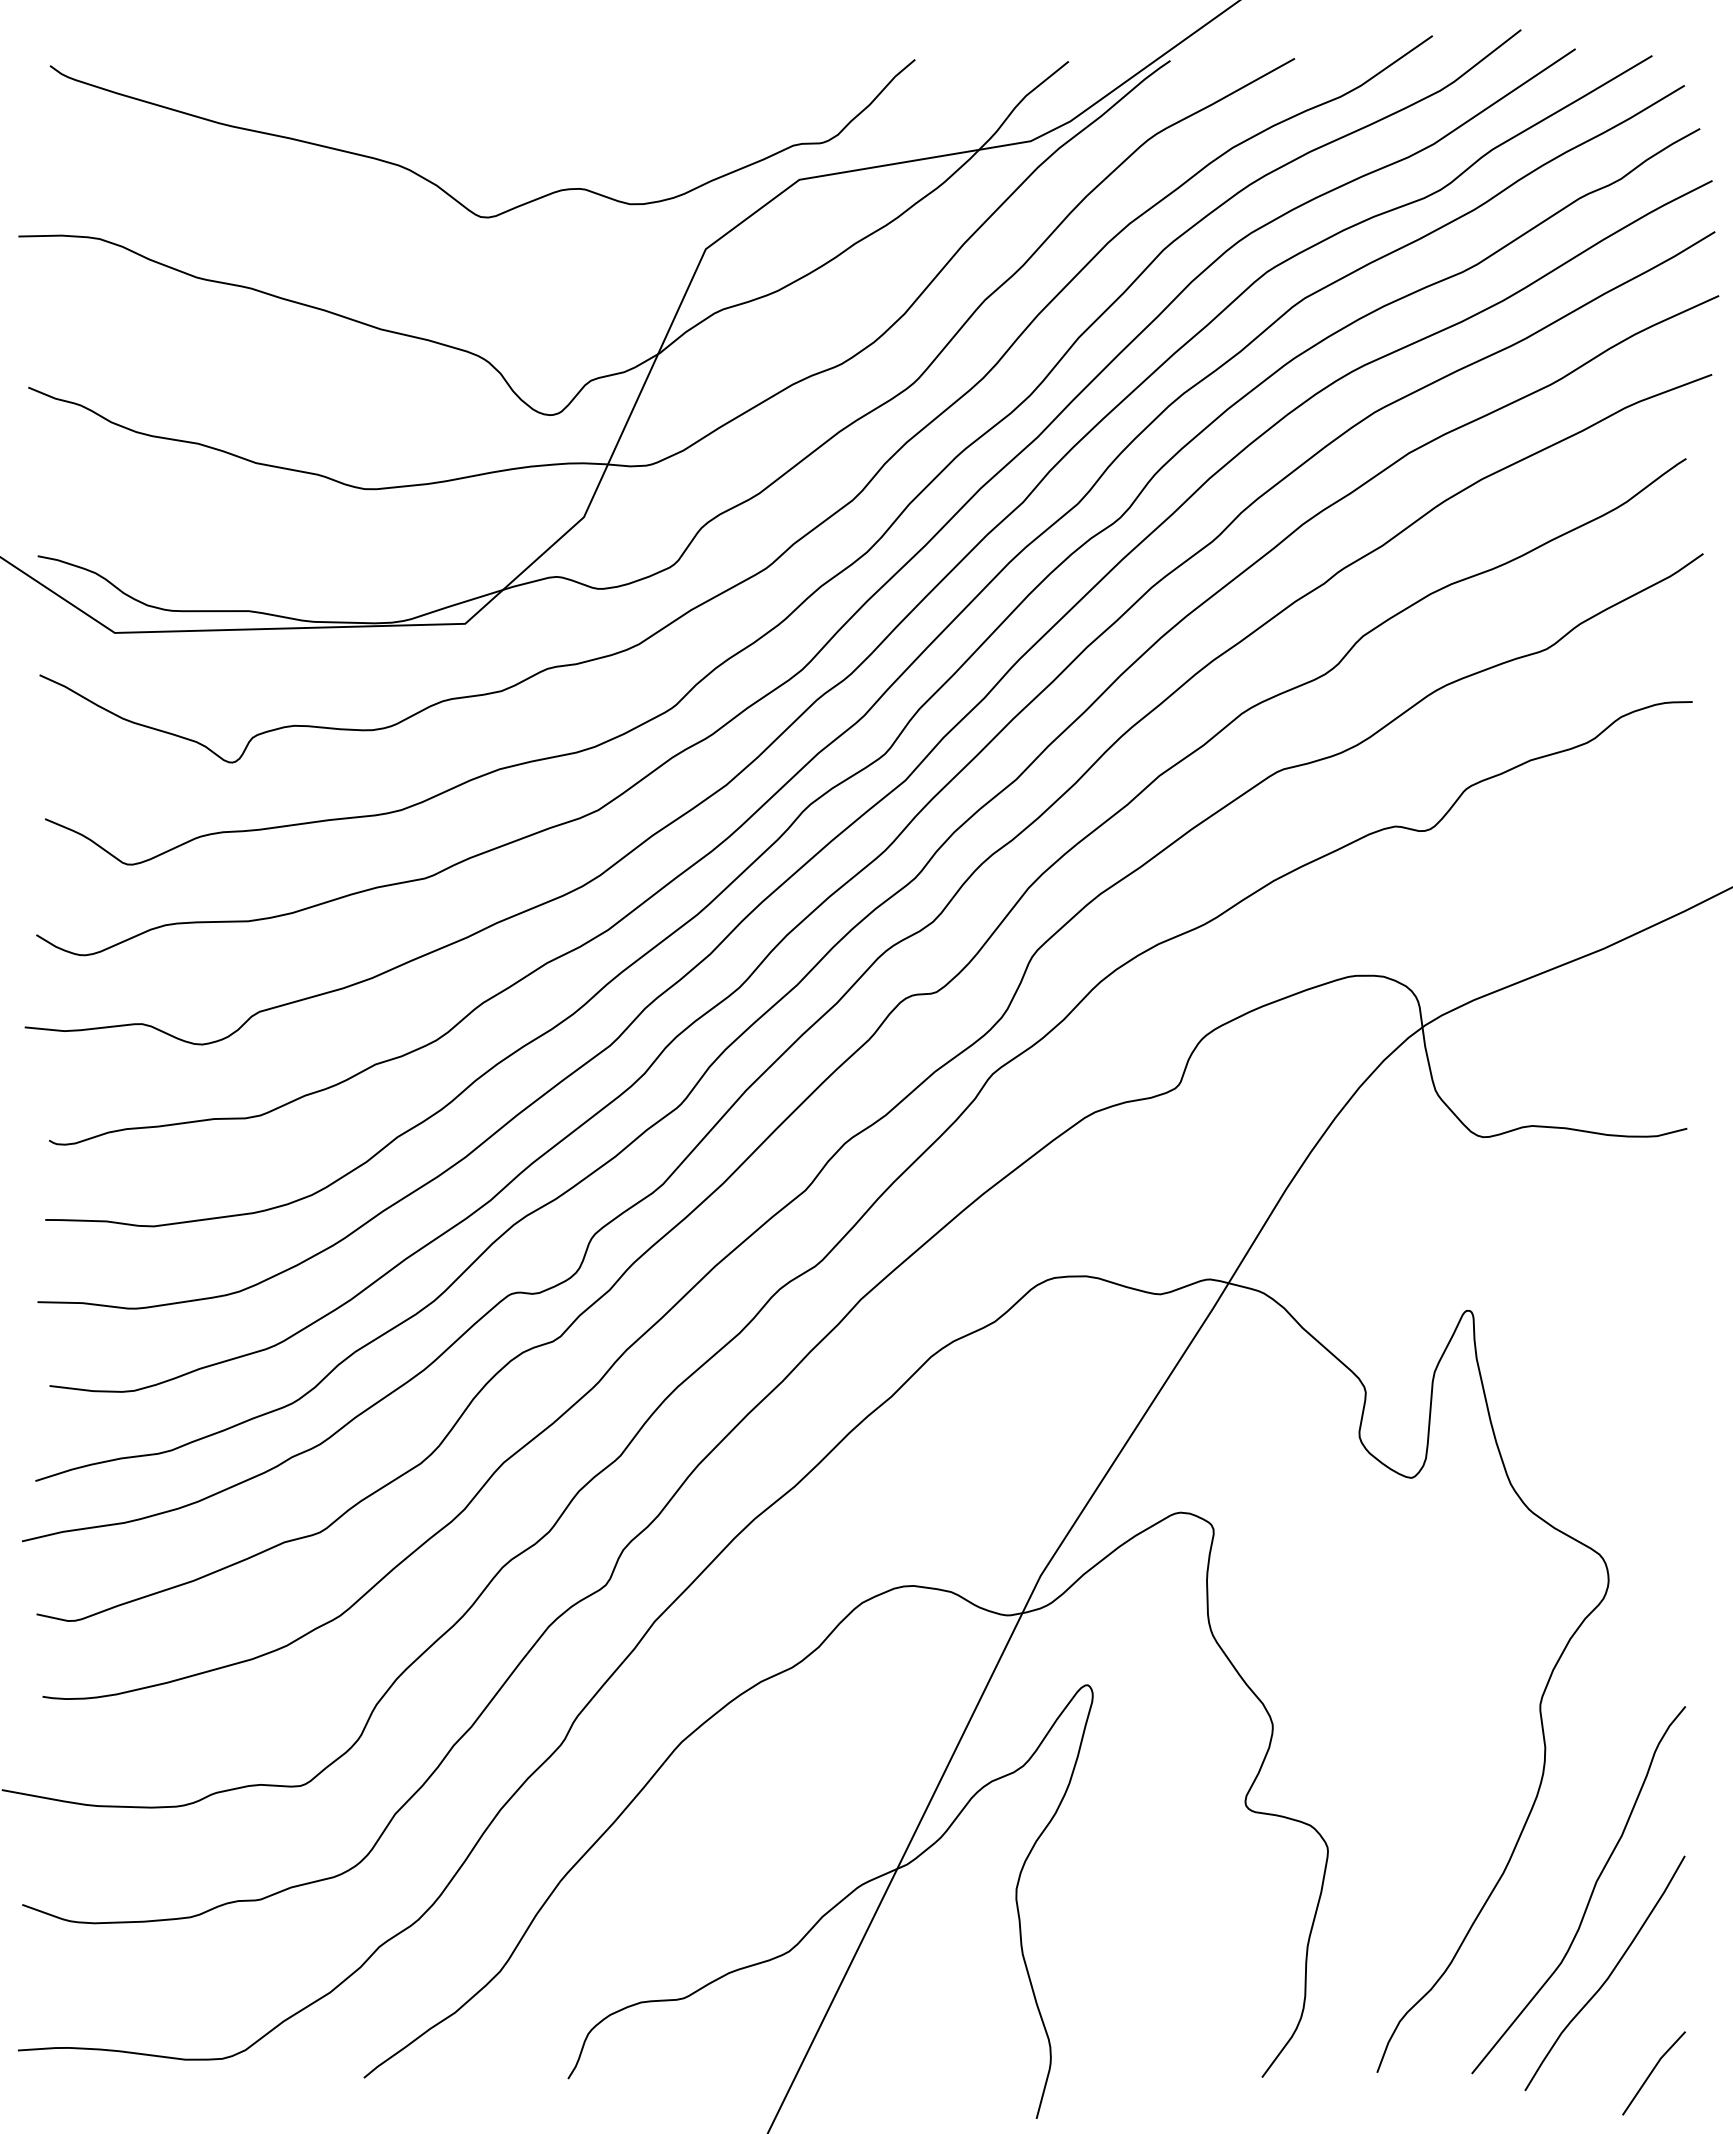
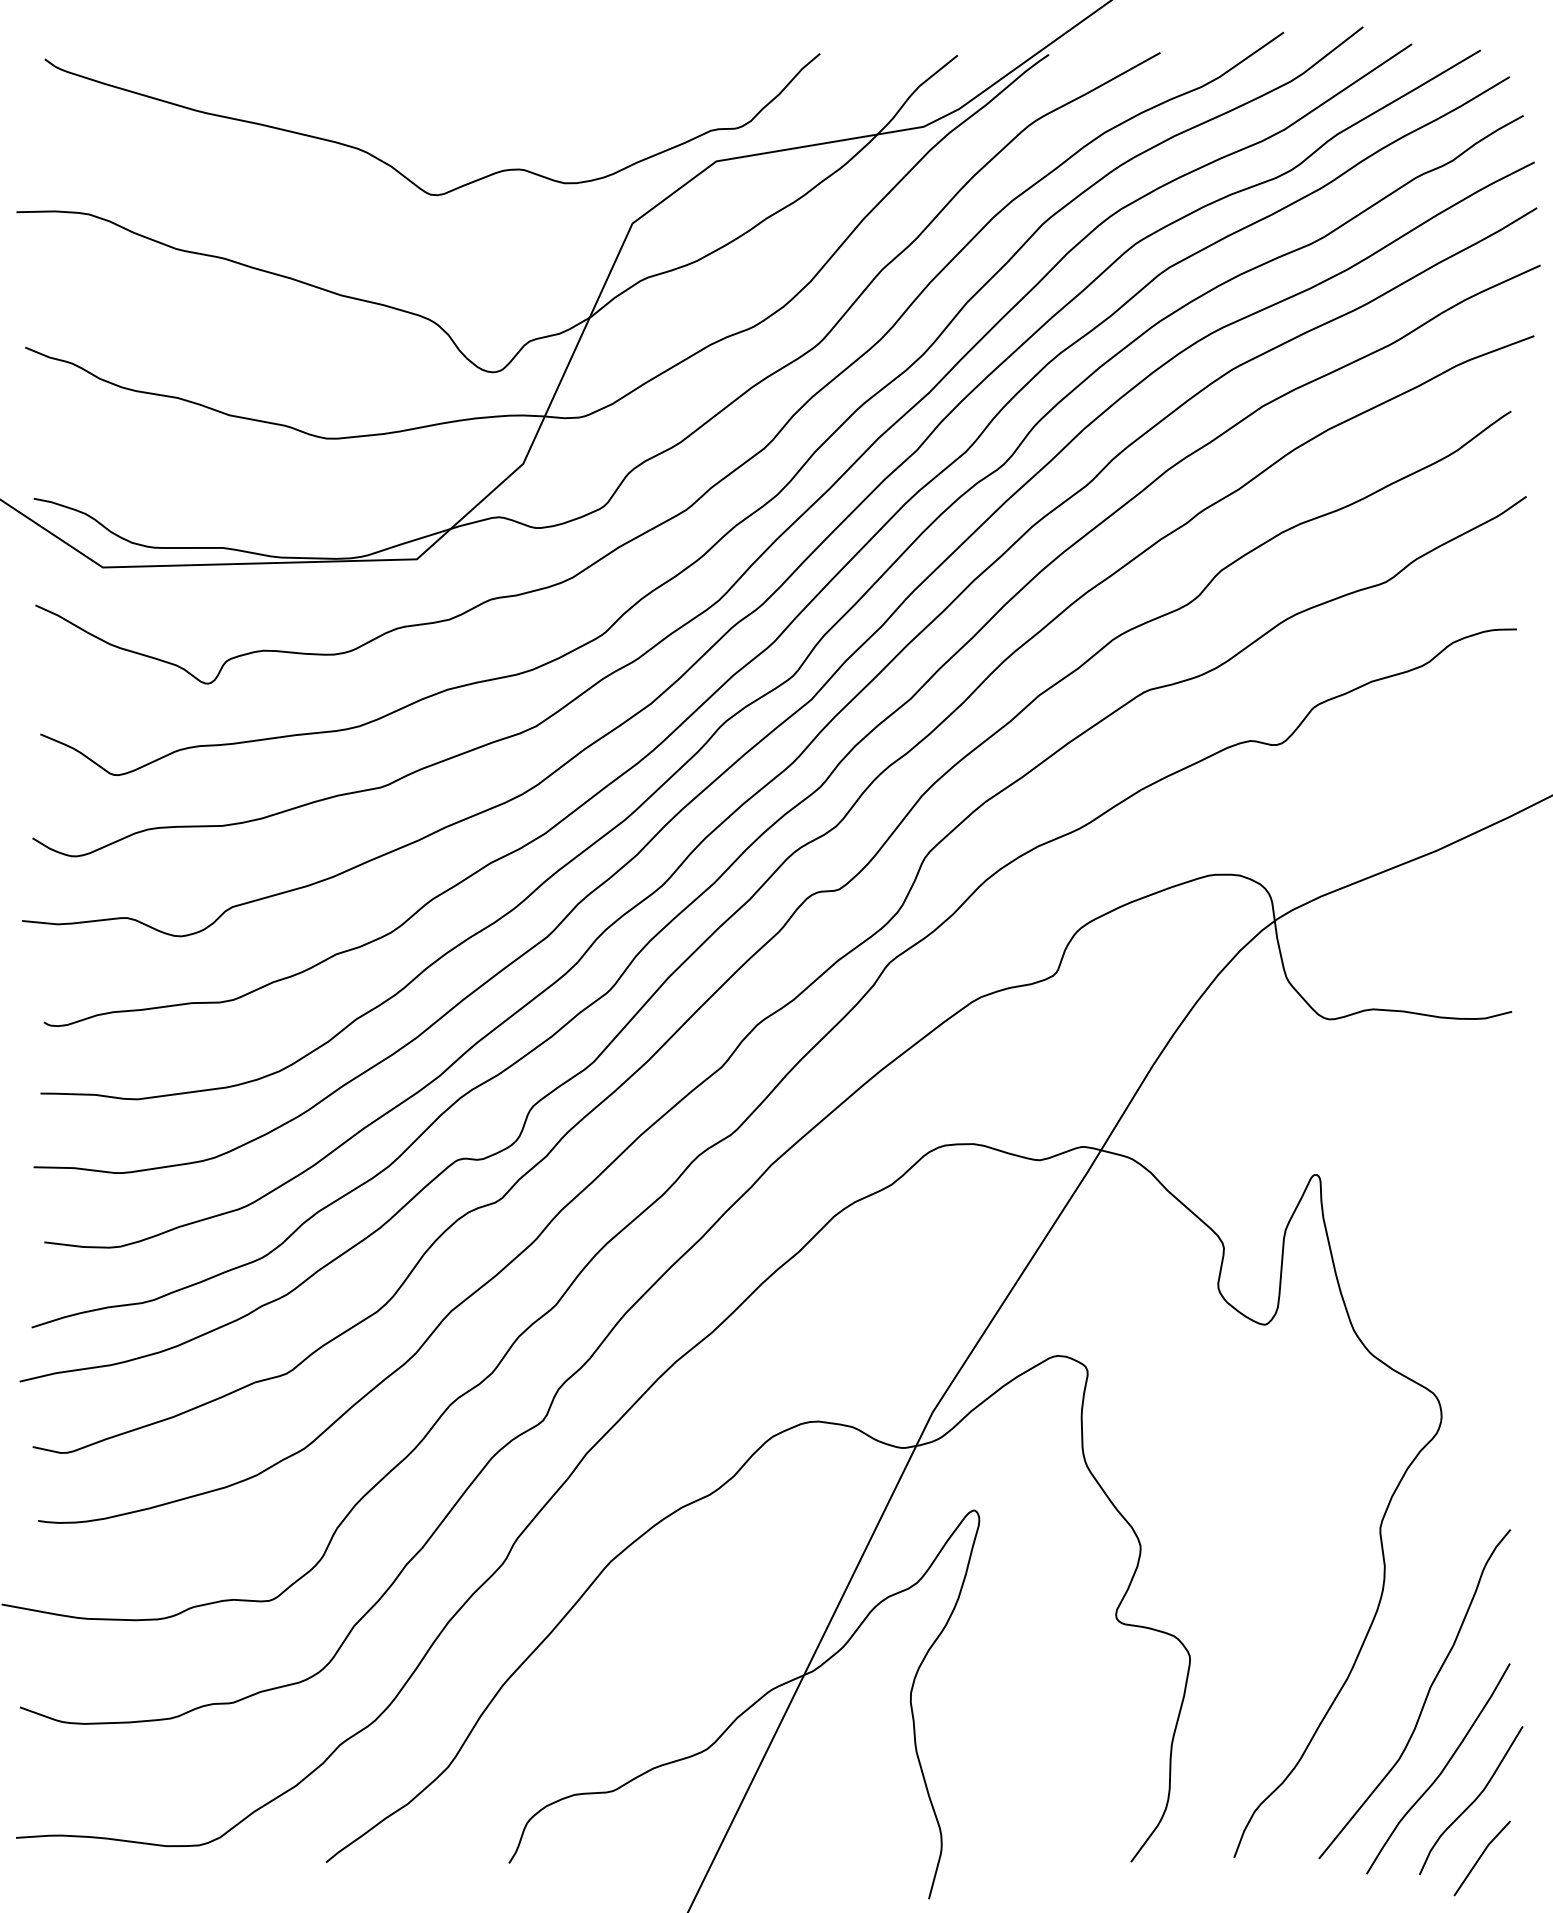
curve: (1643, 2009) -> (1472, 1801), added

